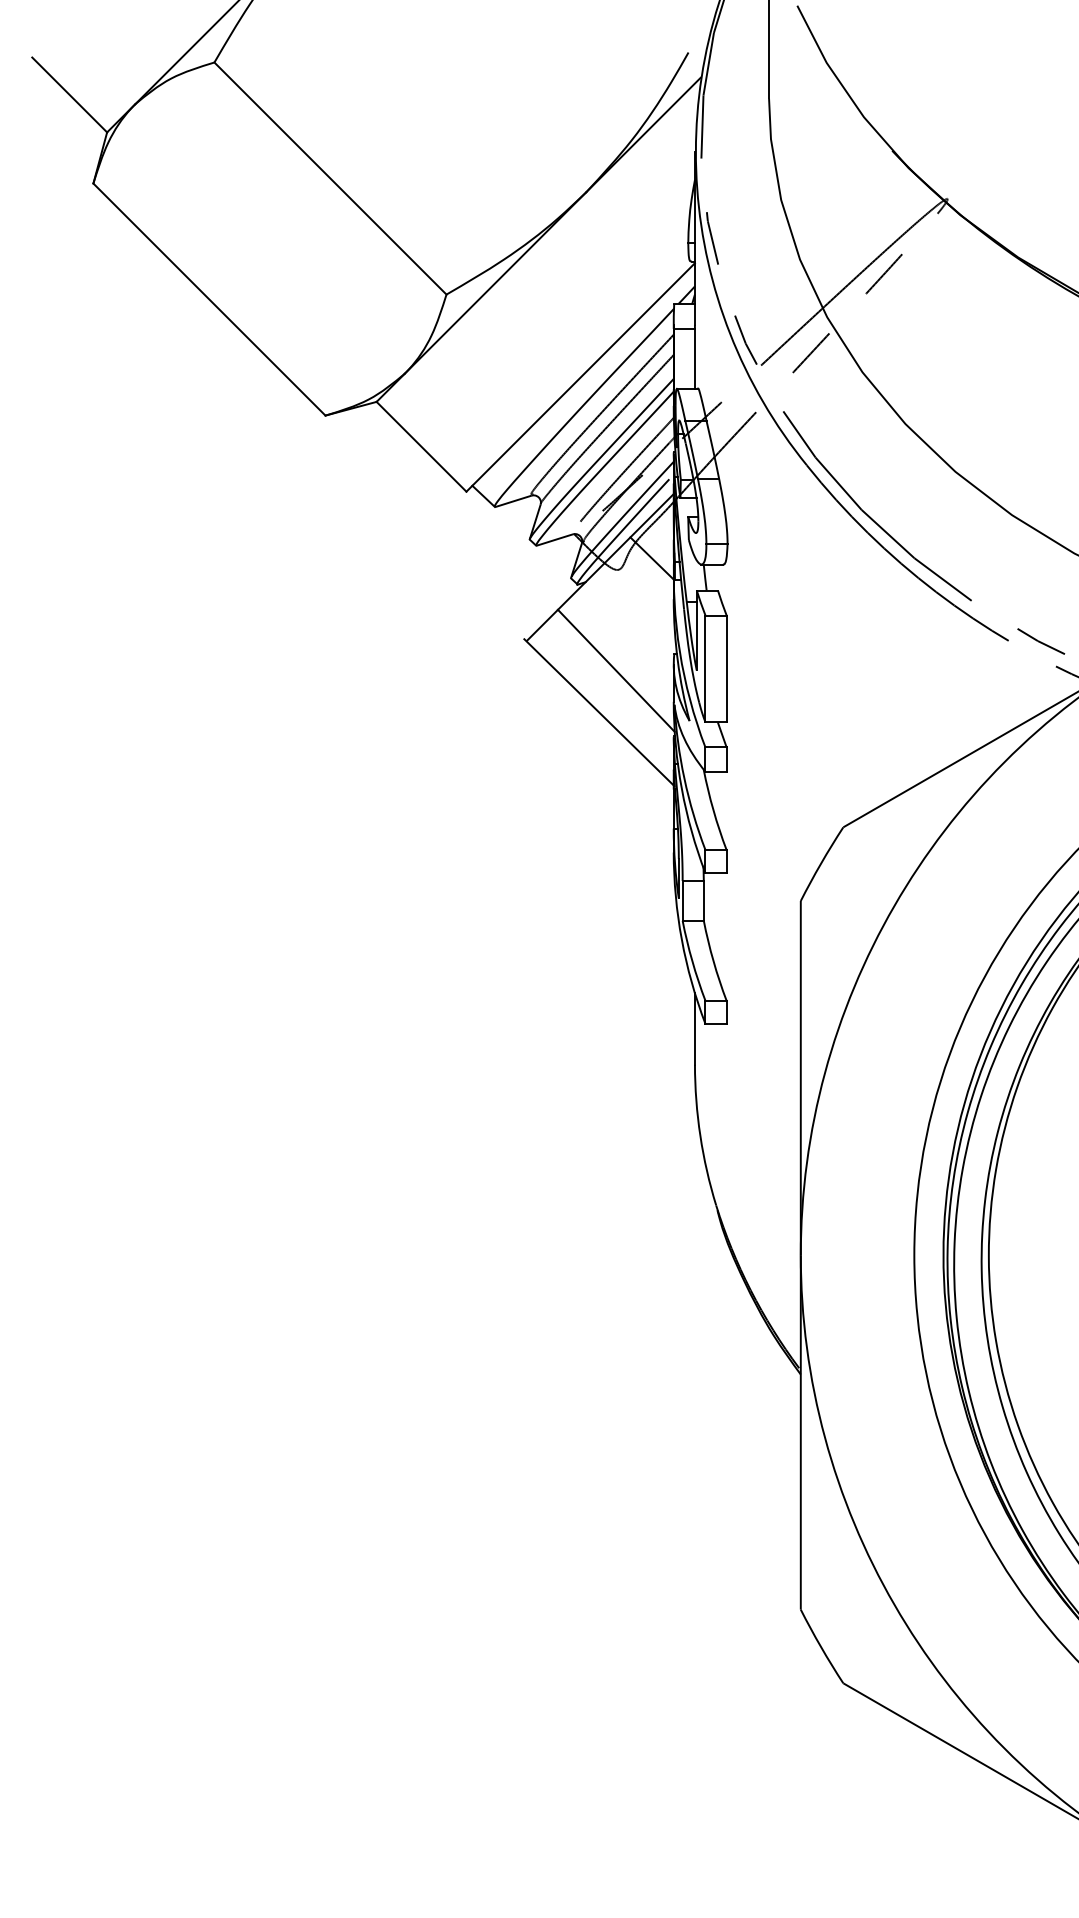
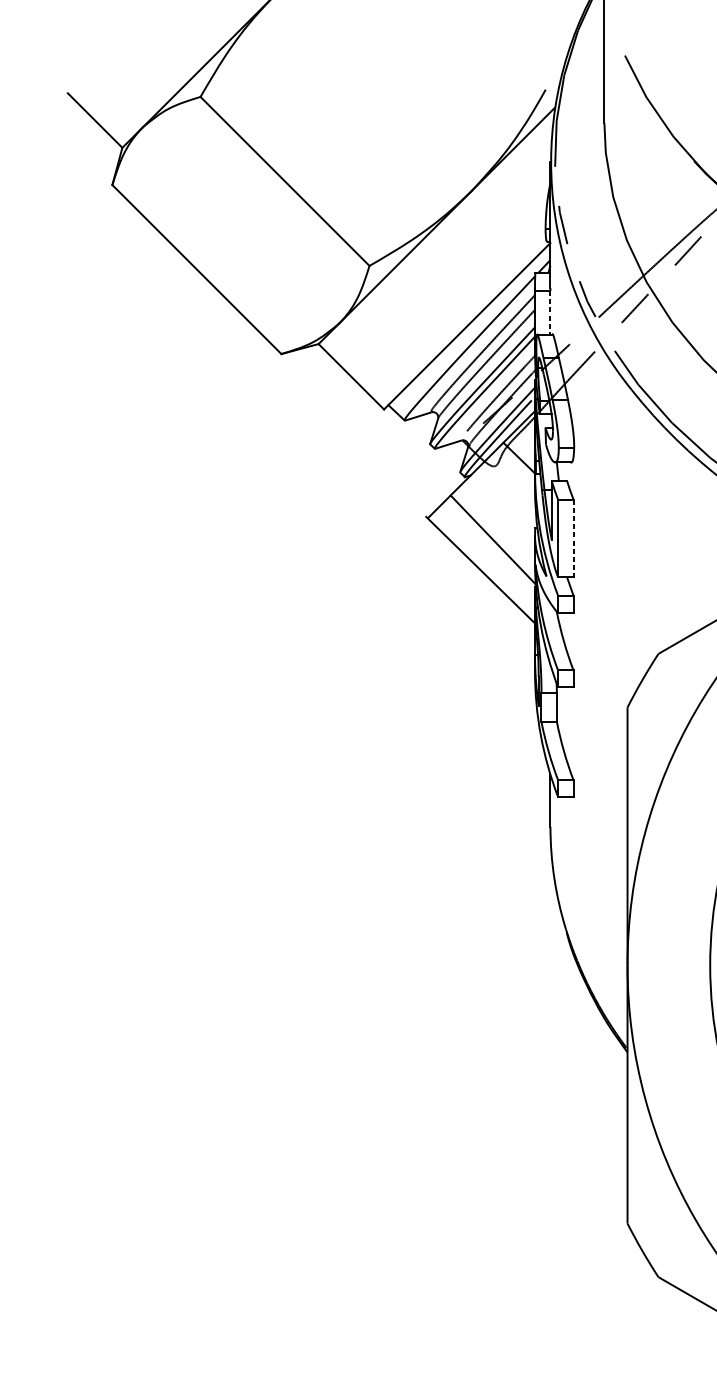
line: (694, 359) -> (550, 313), solid -> dashed
line: (726, 669) -> (573, 538), solid -> dashed

